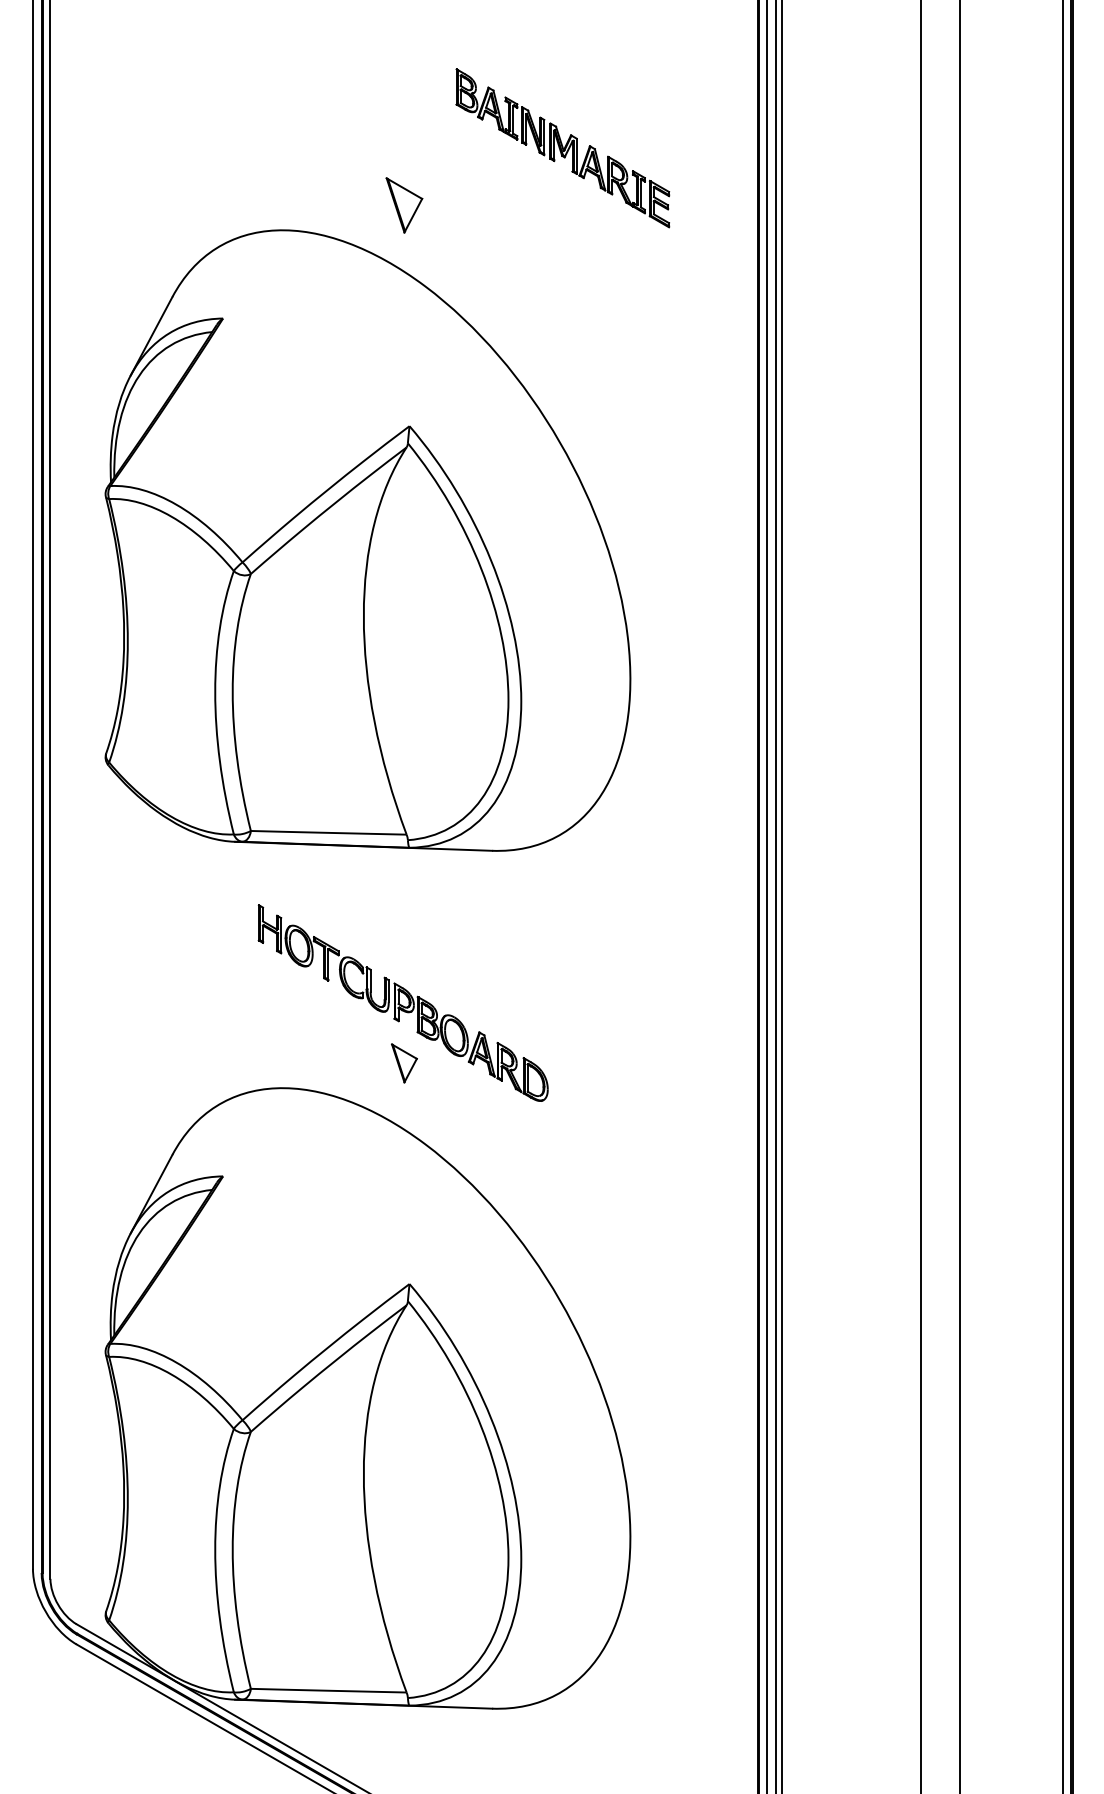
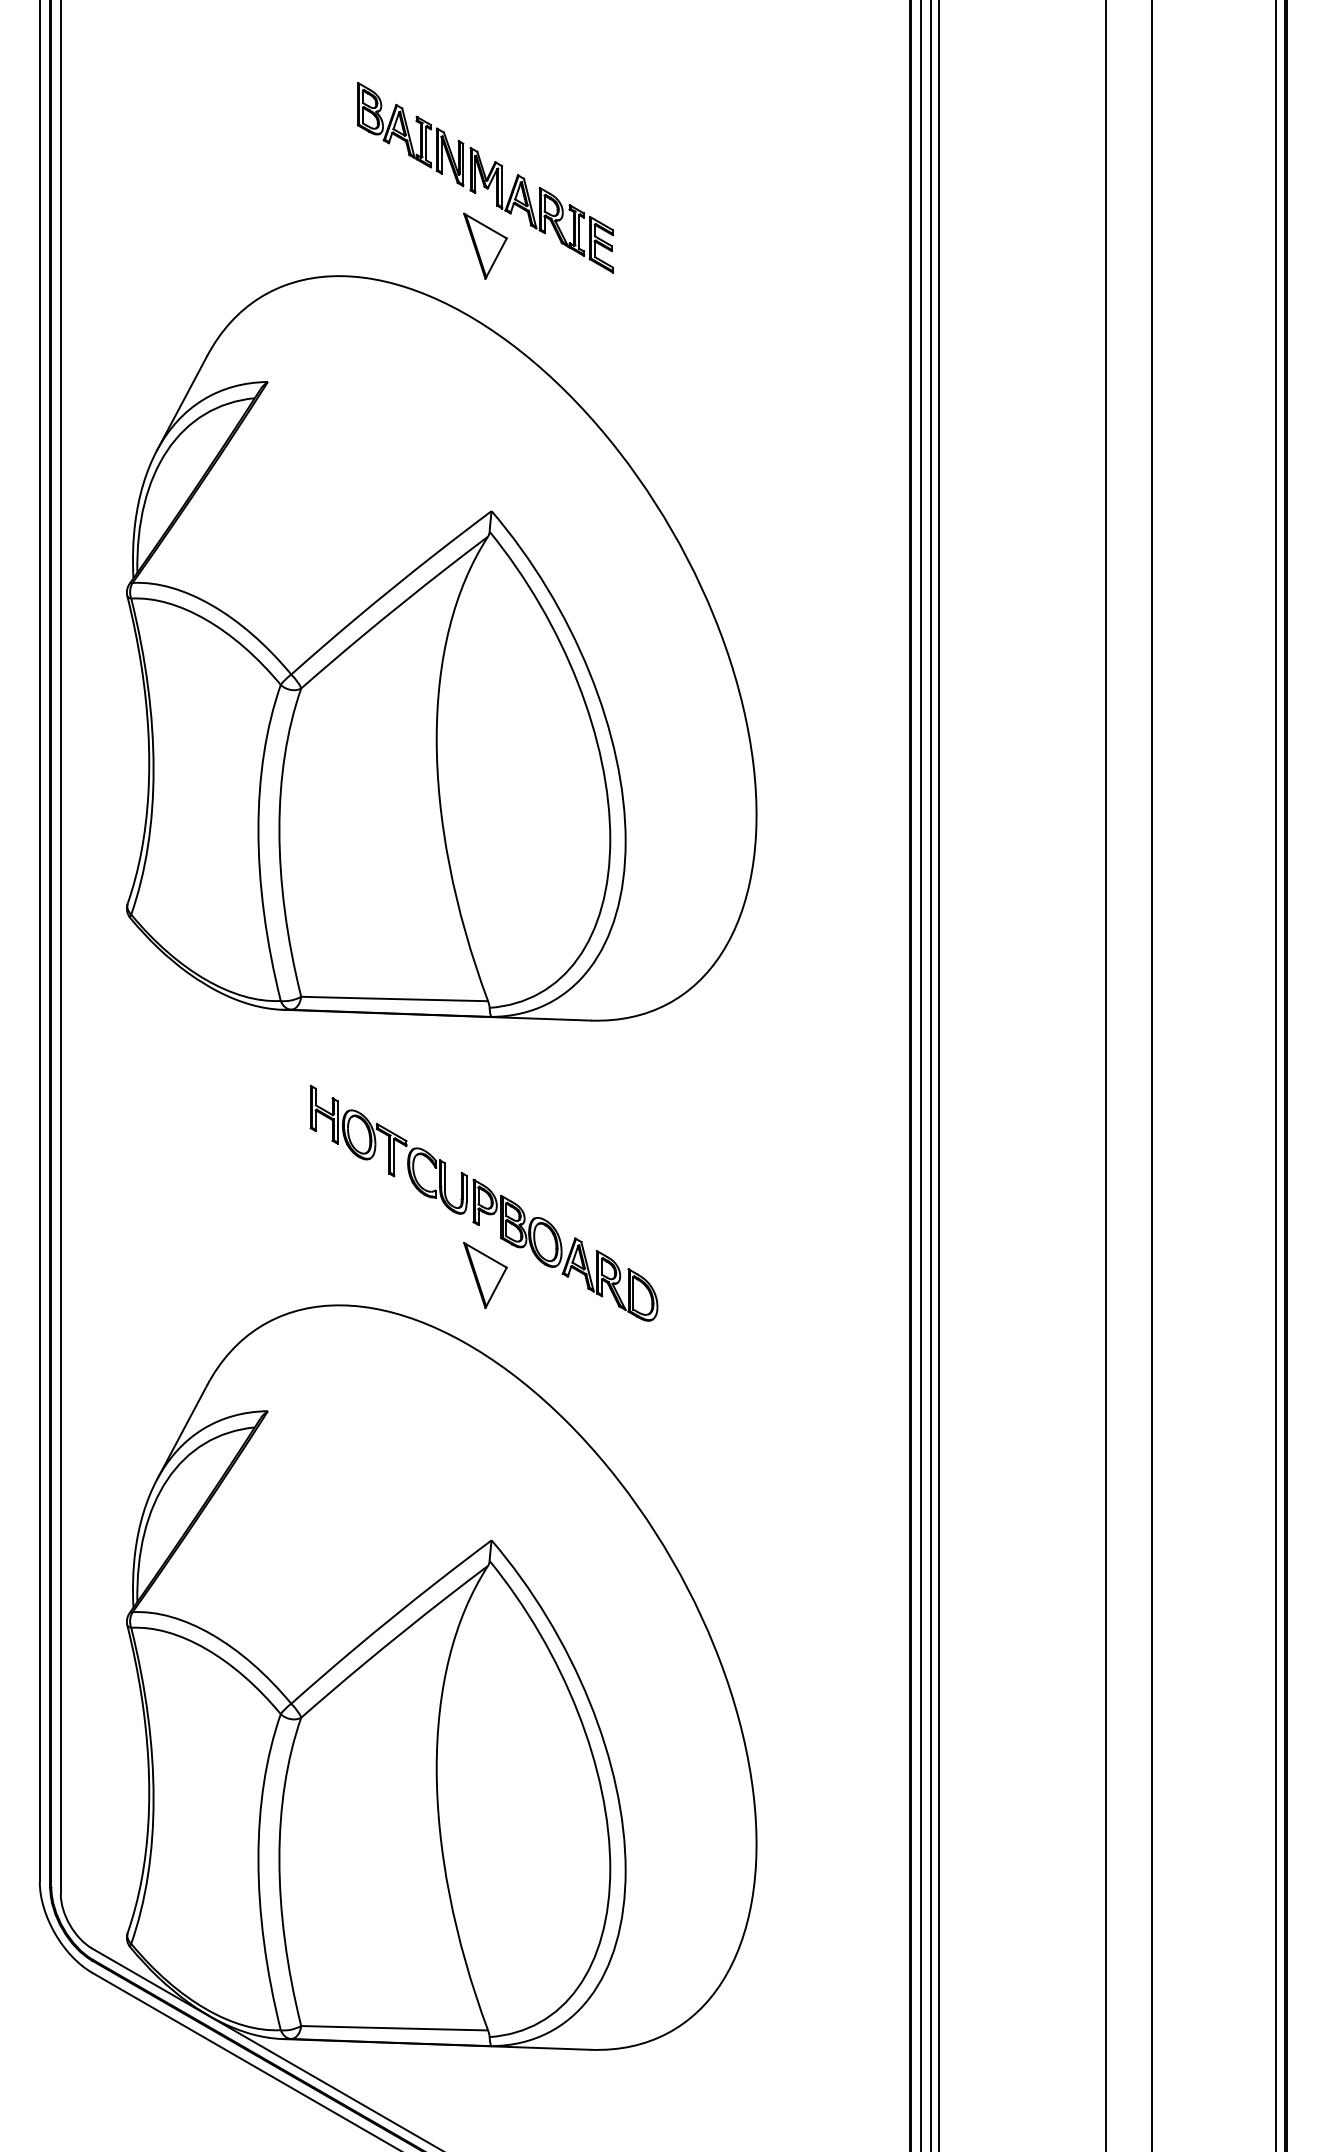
part: (562, 148) -> (485, 177), moved
part: (404, 1063) -> (485, 1275), size x1.43

